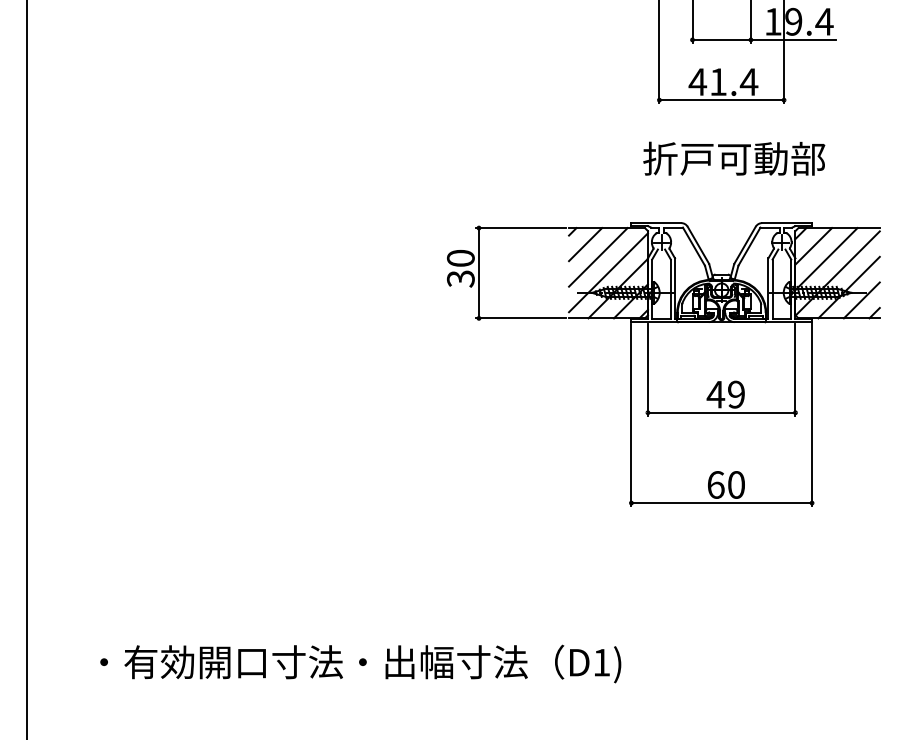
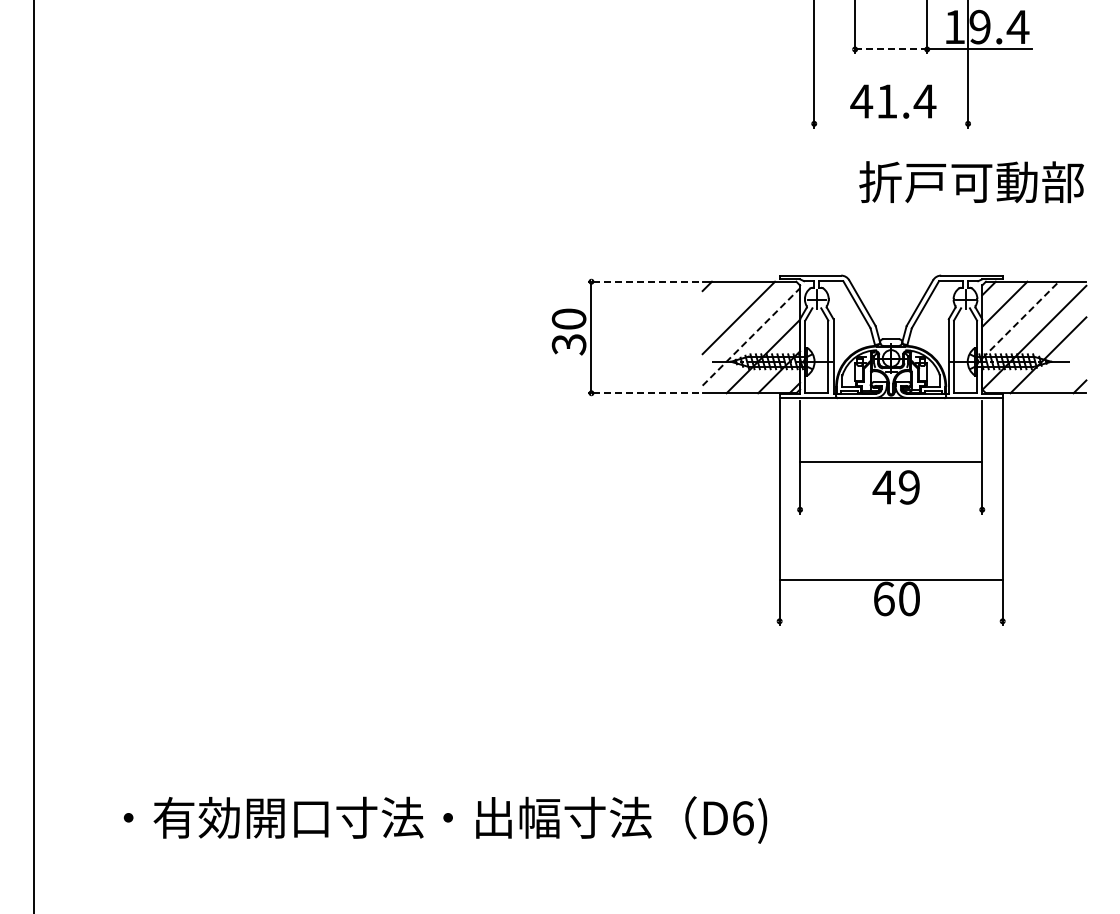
line: (721, 39) -> (891, 49), solid -> dashed
line: (721, 99) -> (891, 123), removed
text: (734, 159) -> (971, 182), moved
line: (521, 227) -> (643, 281), solid -> dashed
line: (585, 244) -> (722, 301), removed
line: (826, 258) -> (1020, 319), solid -> dashed
line: (608, 272) -> (751, 336), solid -> dashed
line: (862, 299) -> (1064, 370), removed
line: (521, 318) -> (643, 393), solid -> dashed
line: (721, 412) -> (891, 461), moved
line: (721, 503) -> (890, 580), moved
text: (602, 662) -> (743, 818), D1) -> D6)

